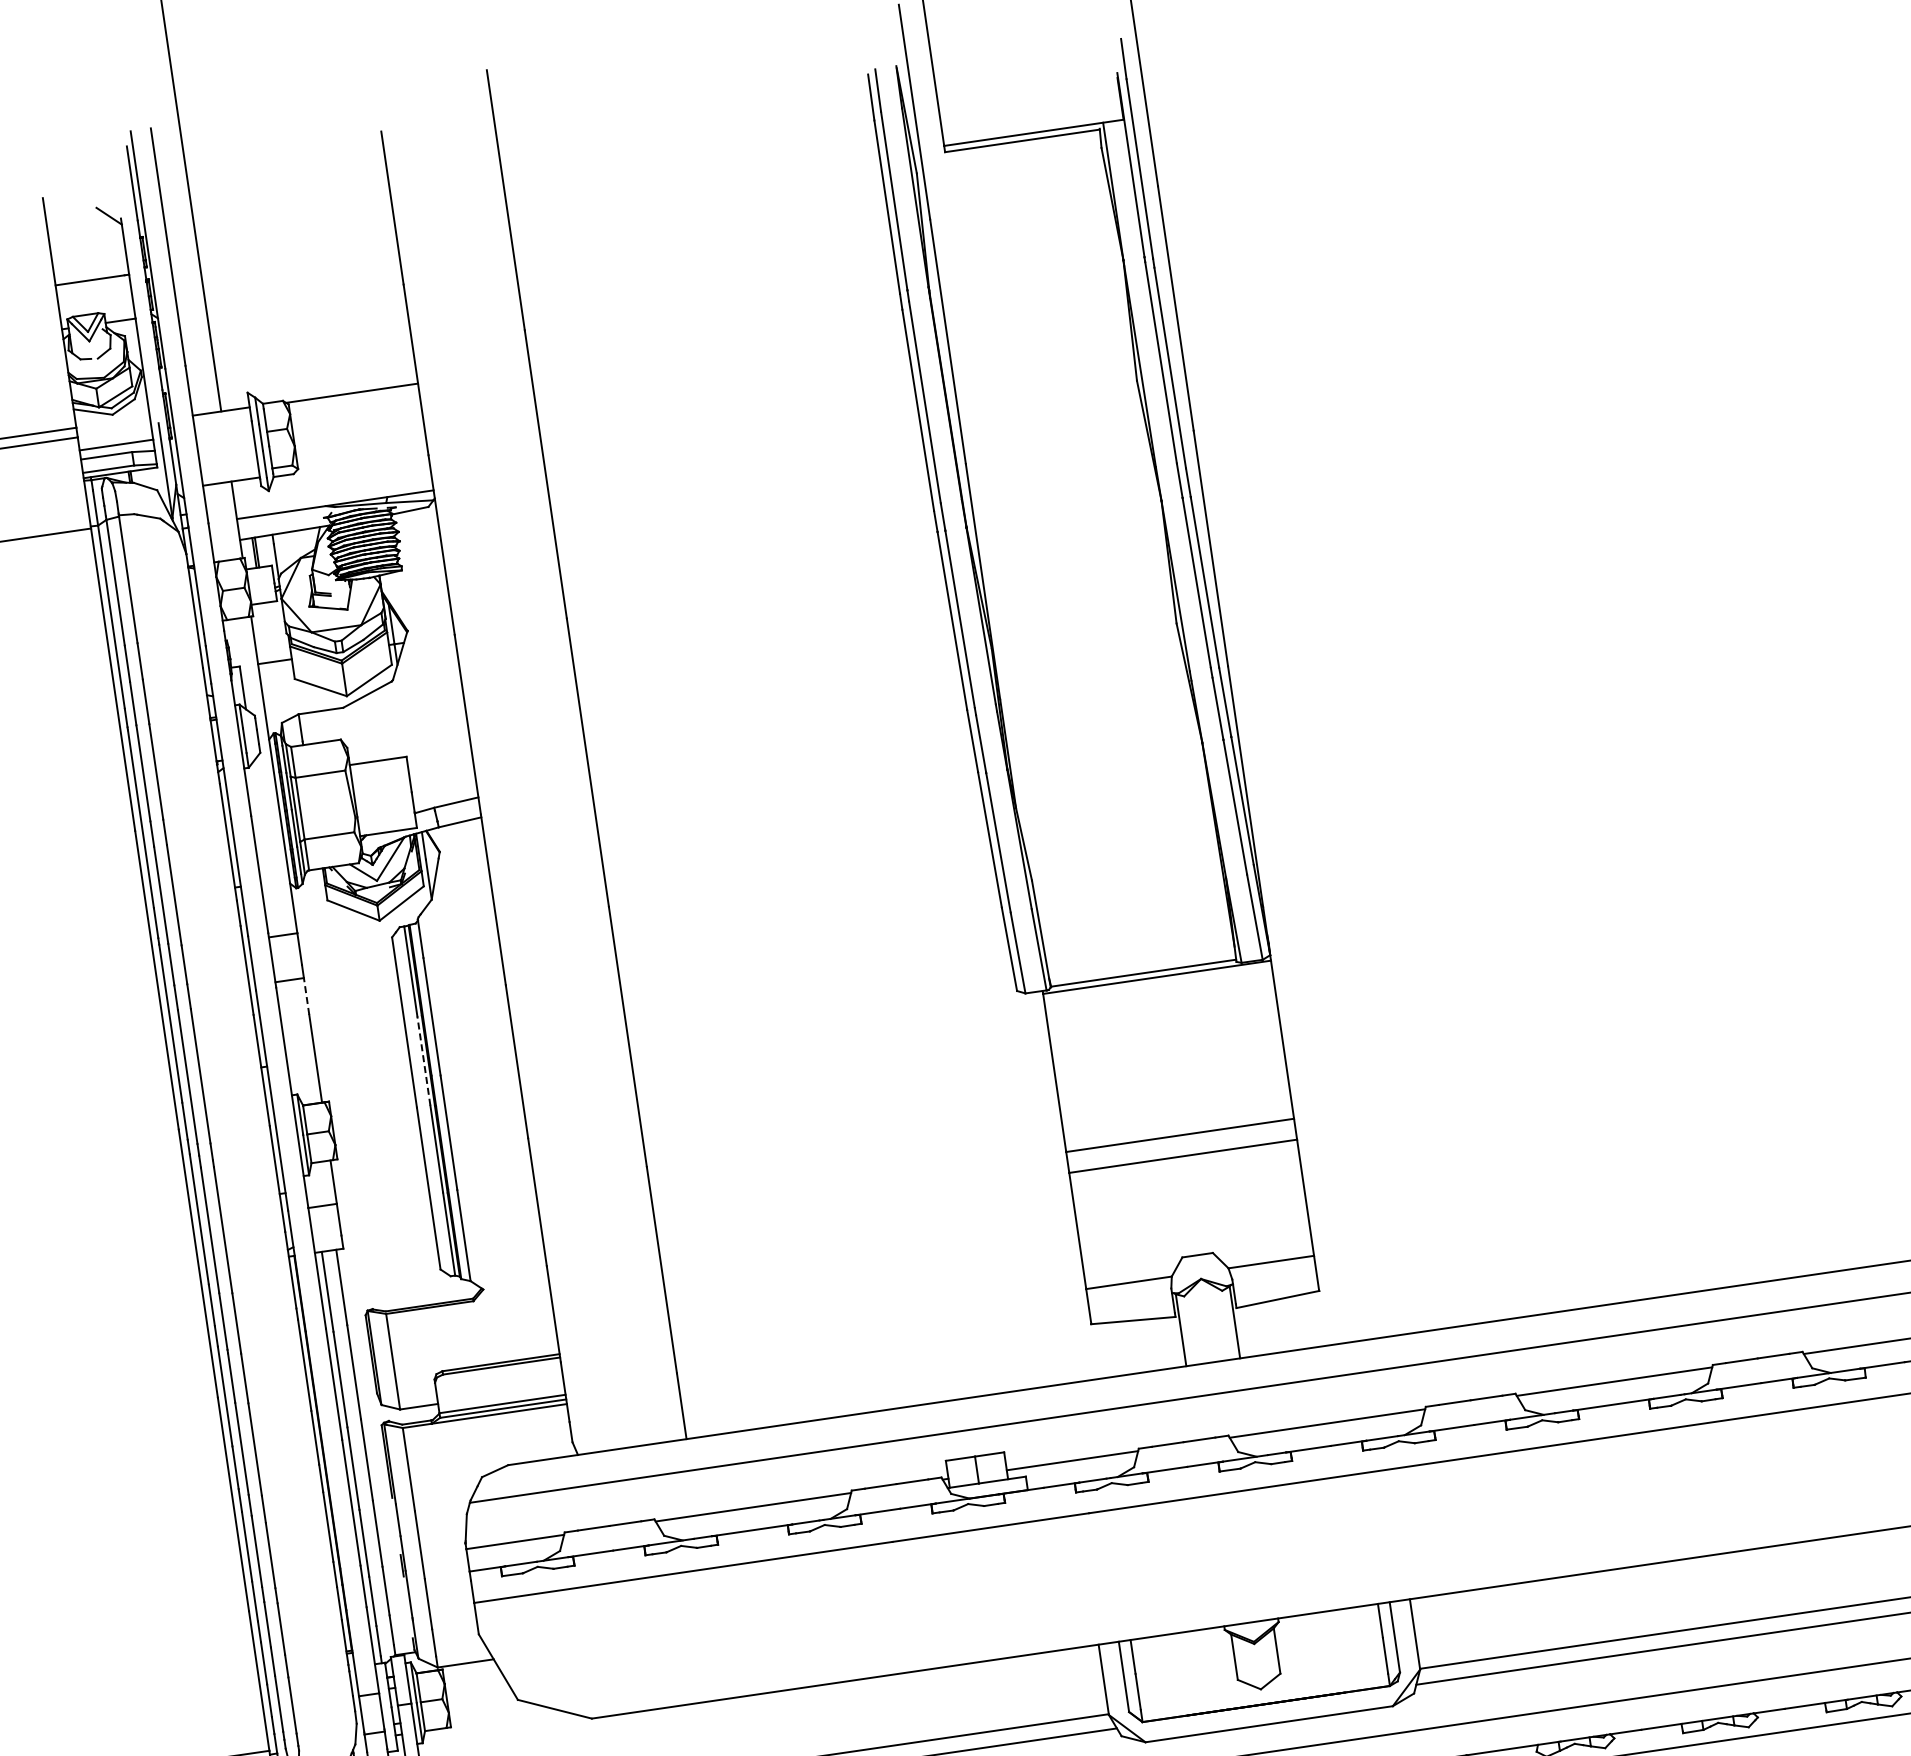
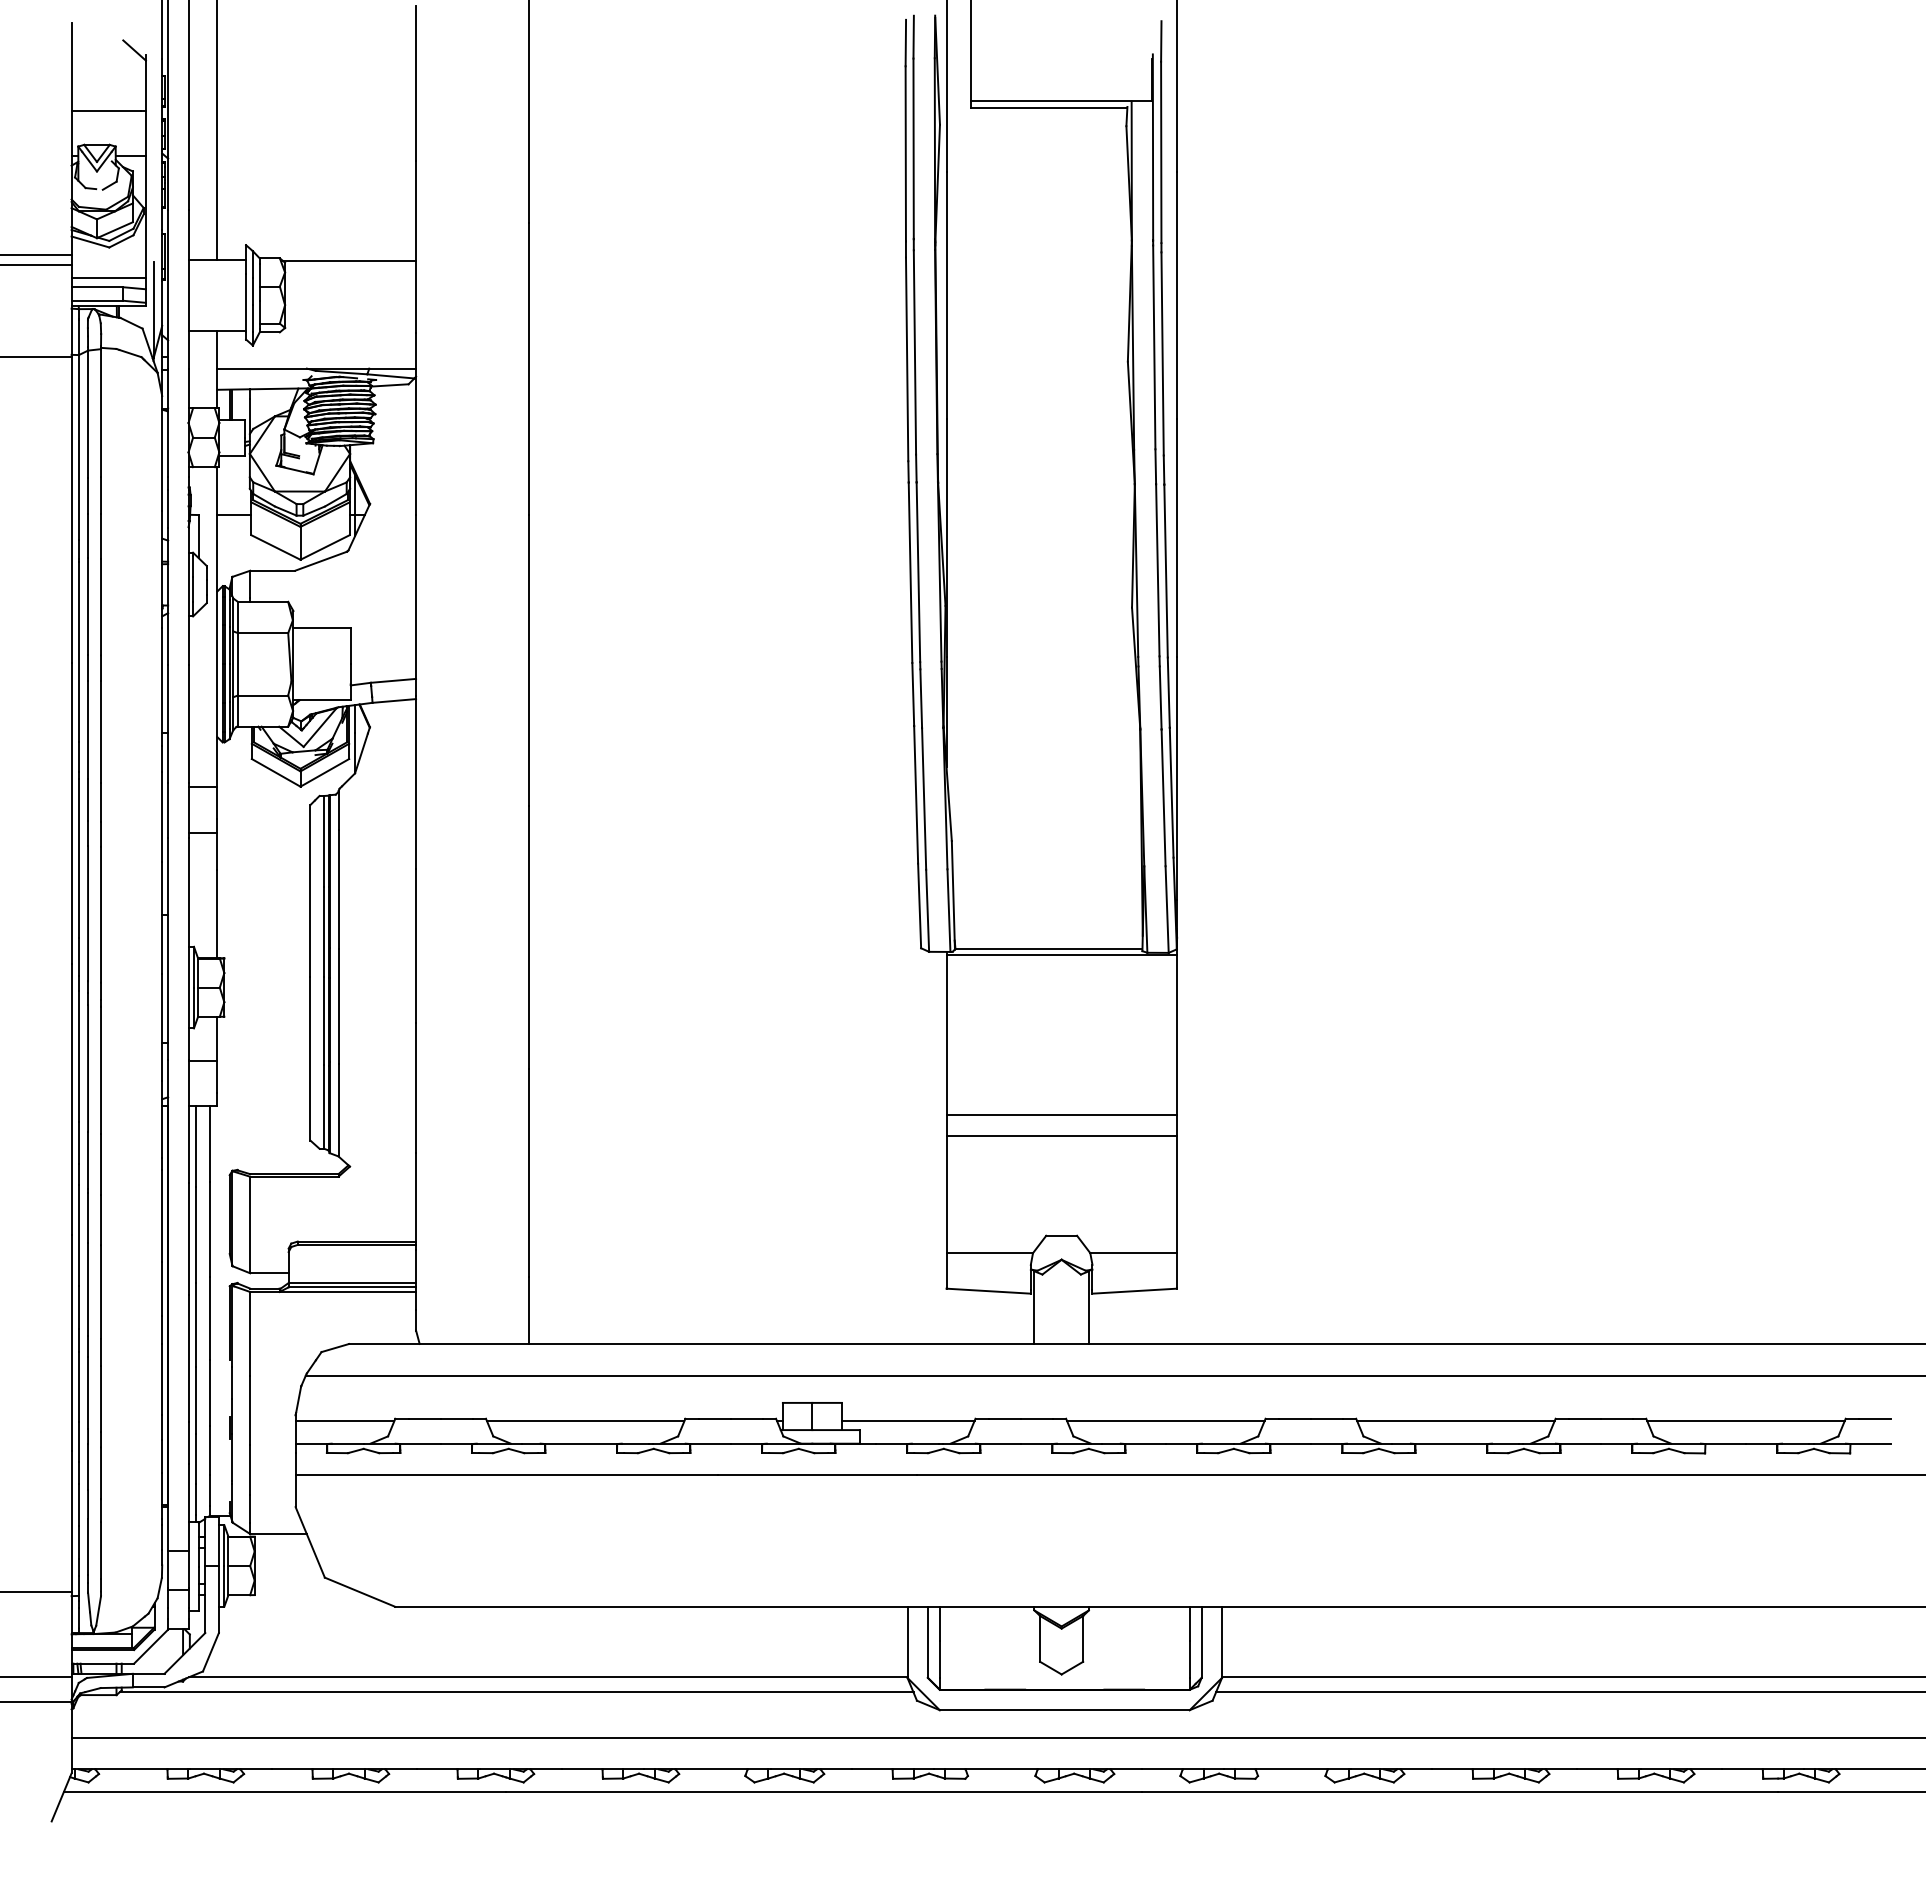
line: (306, 996) -> (217, 851), dashed -> solid
line: (424, 1060) -> (324, 931), dashed -> solid

